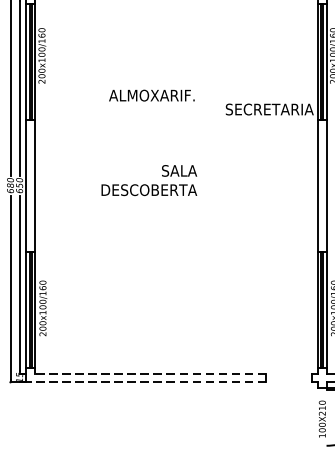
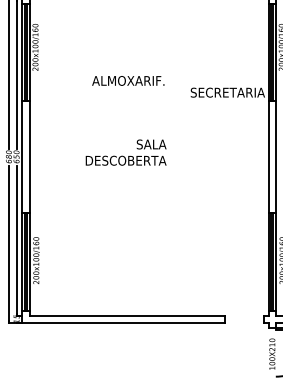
line: (150, 373) -> (127, 315), dashed -> solid
line: (145, 382) -> (122, 323), dashed -> solid

